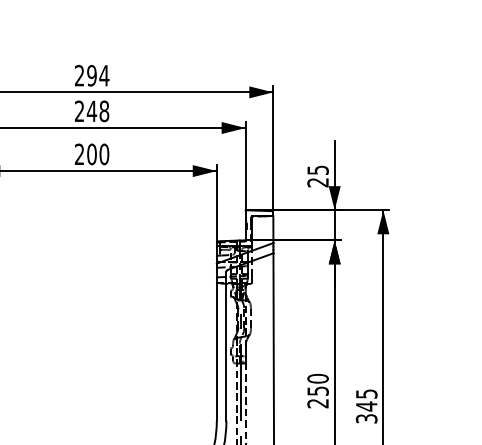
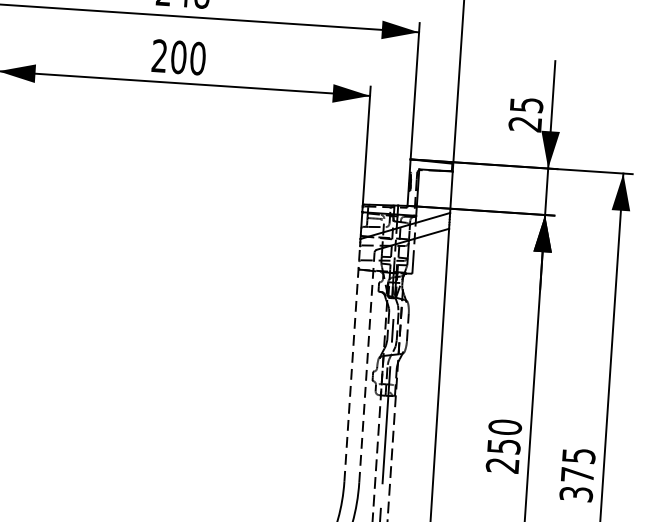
line: (216, 343) -> (351, 362), solid -> dashed
line: (226, 345) -> (367, 366), solid -> dashed
text: (366, 406) -> (577, 475), 345 -> 375

